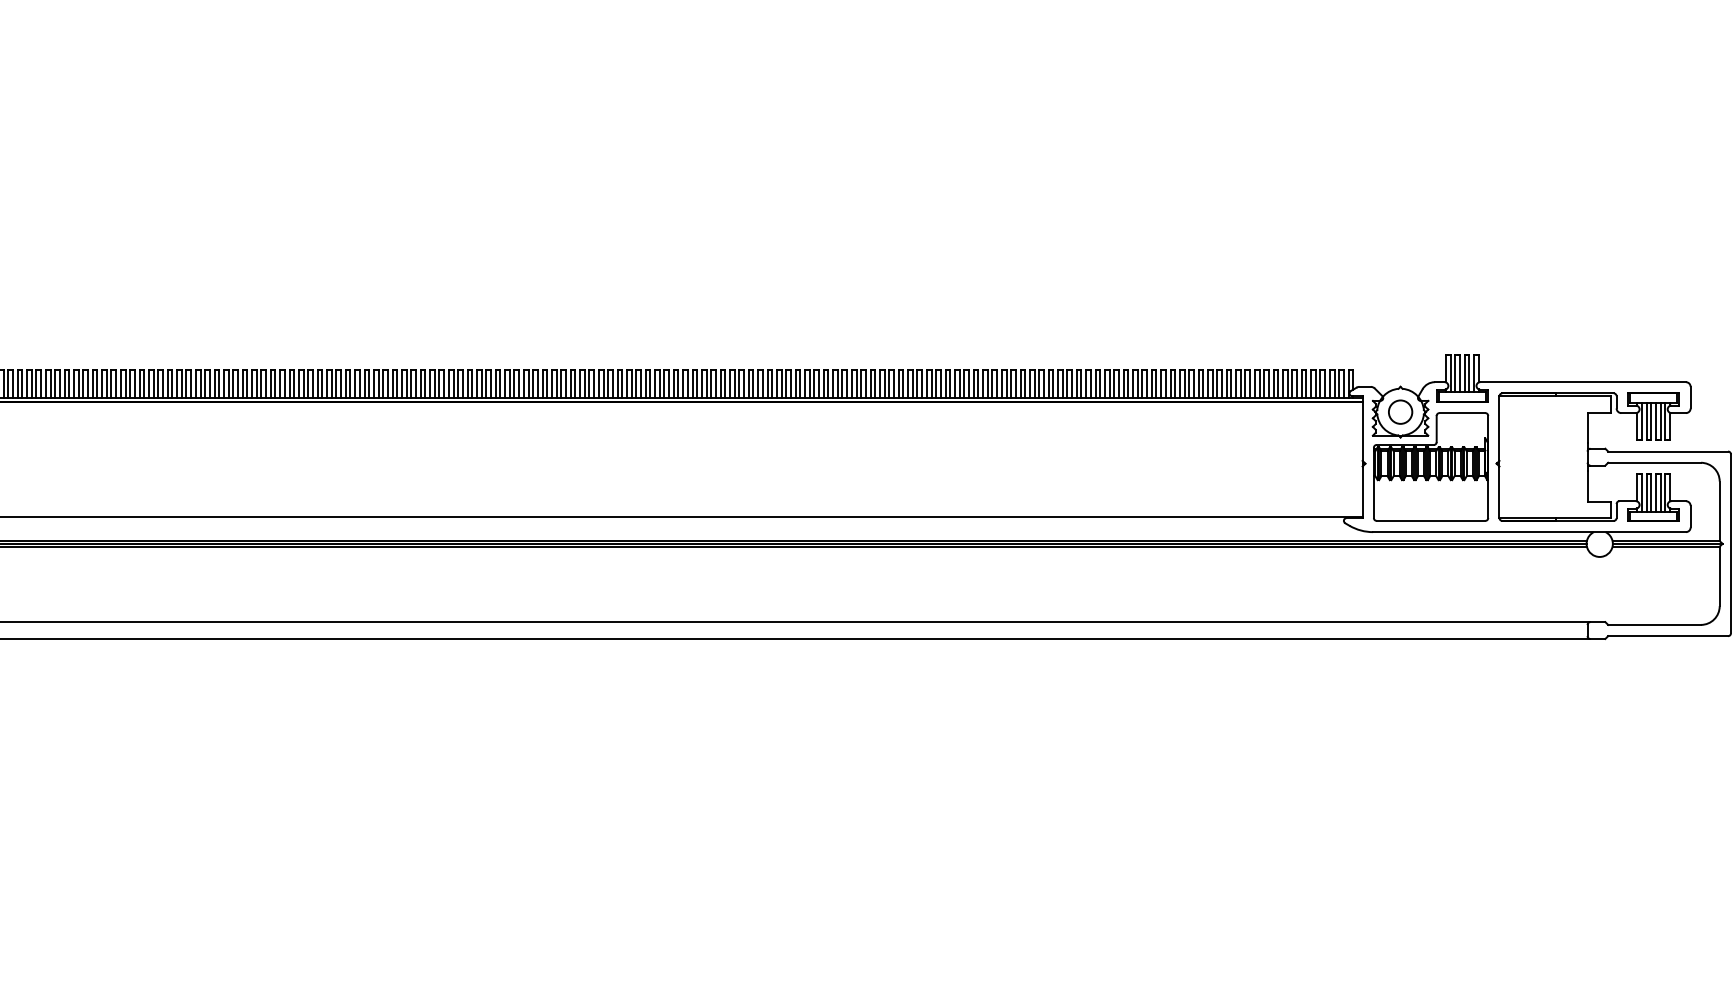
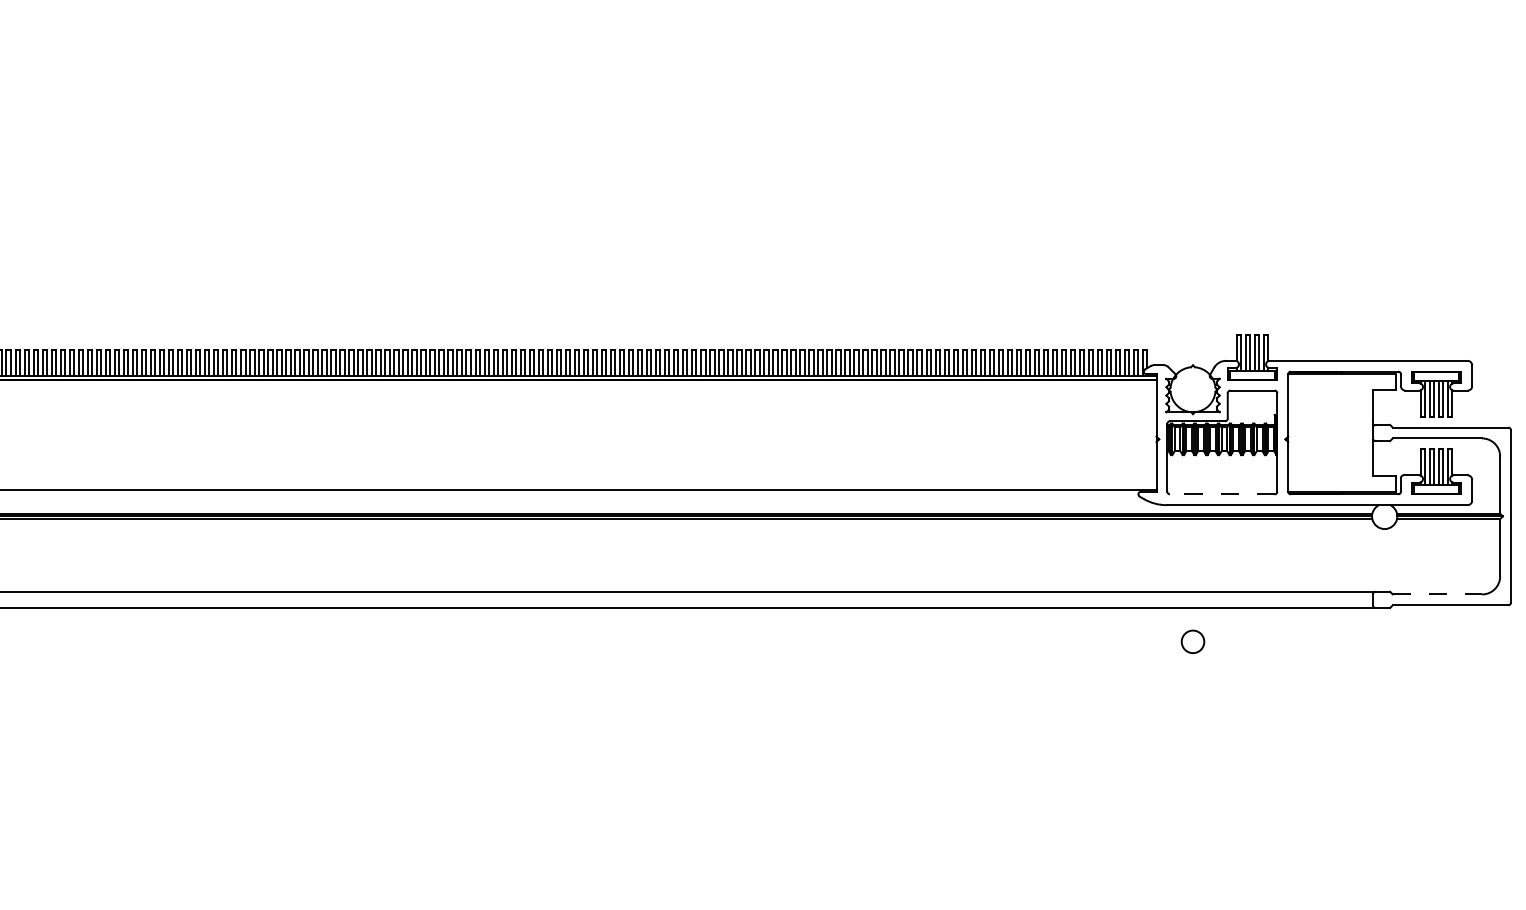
circle: (1400, 411) -> (1192, 641), moved
line: (1430, 520) -> (1221, 493), solid -> dashed
line: (1655, 624) -> (1438, 594), solid -> dashed

